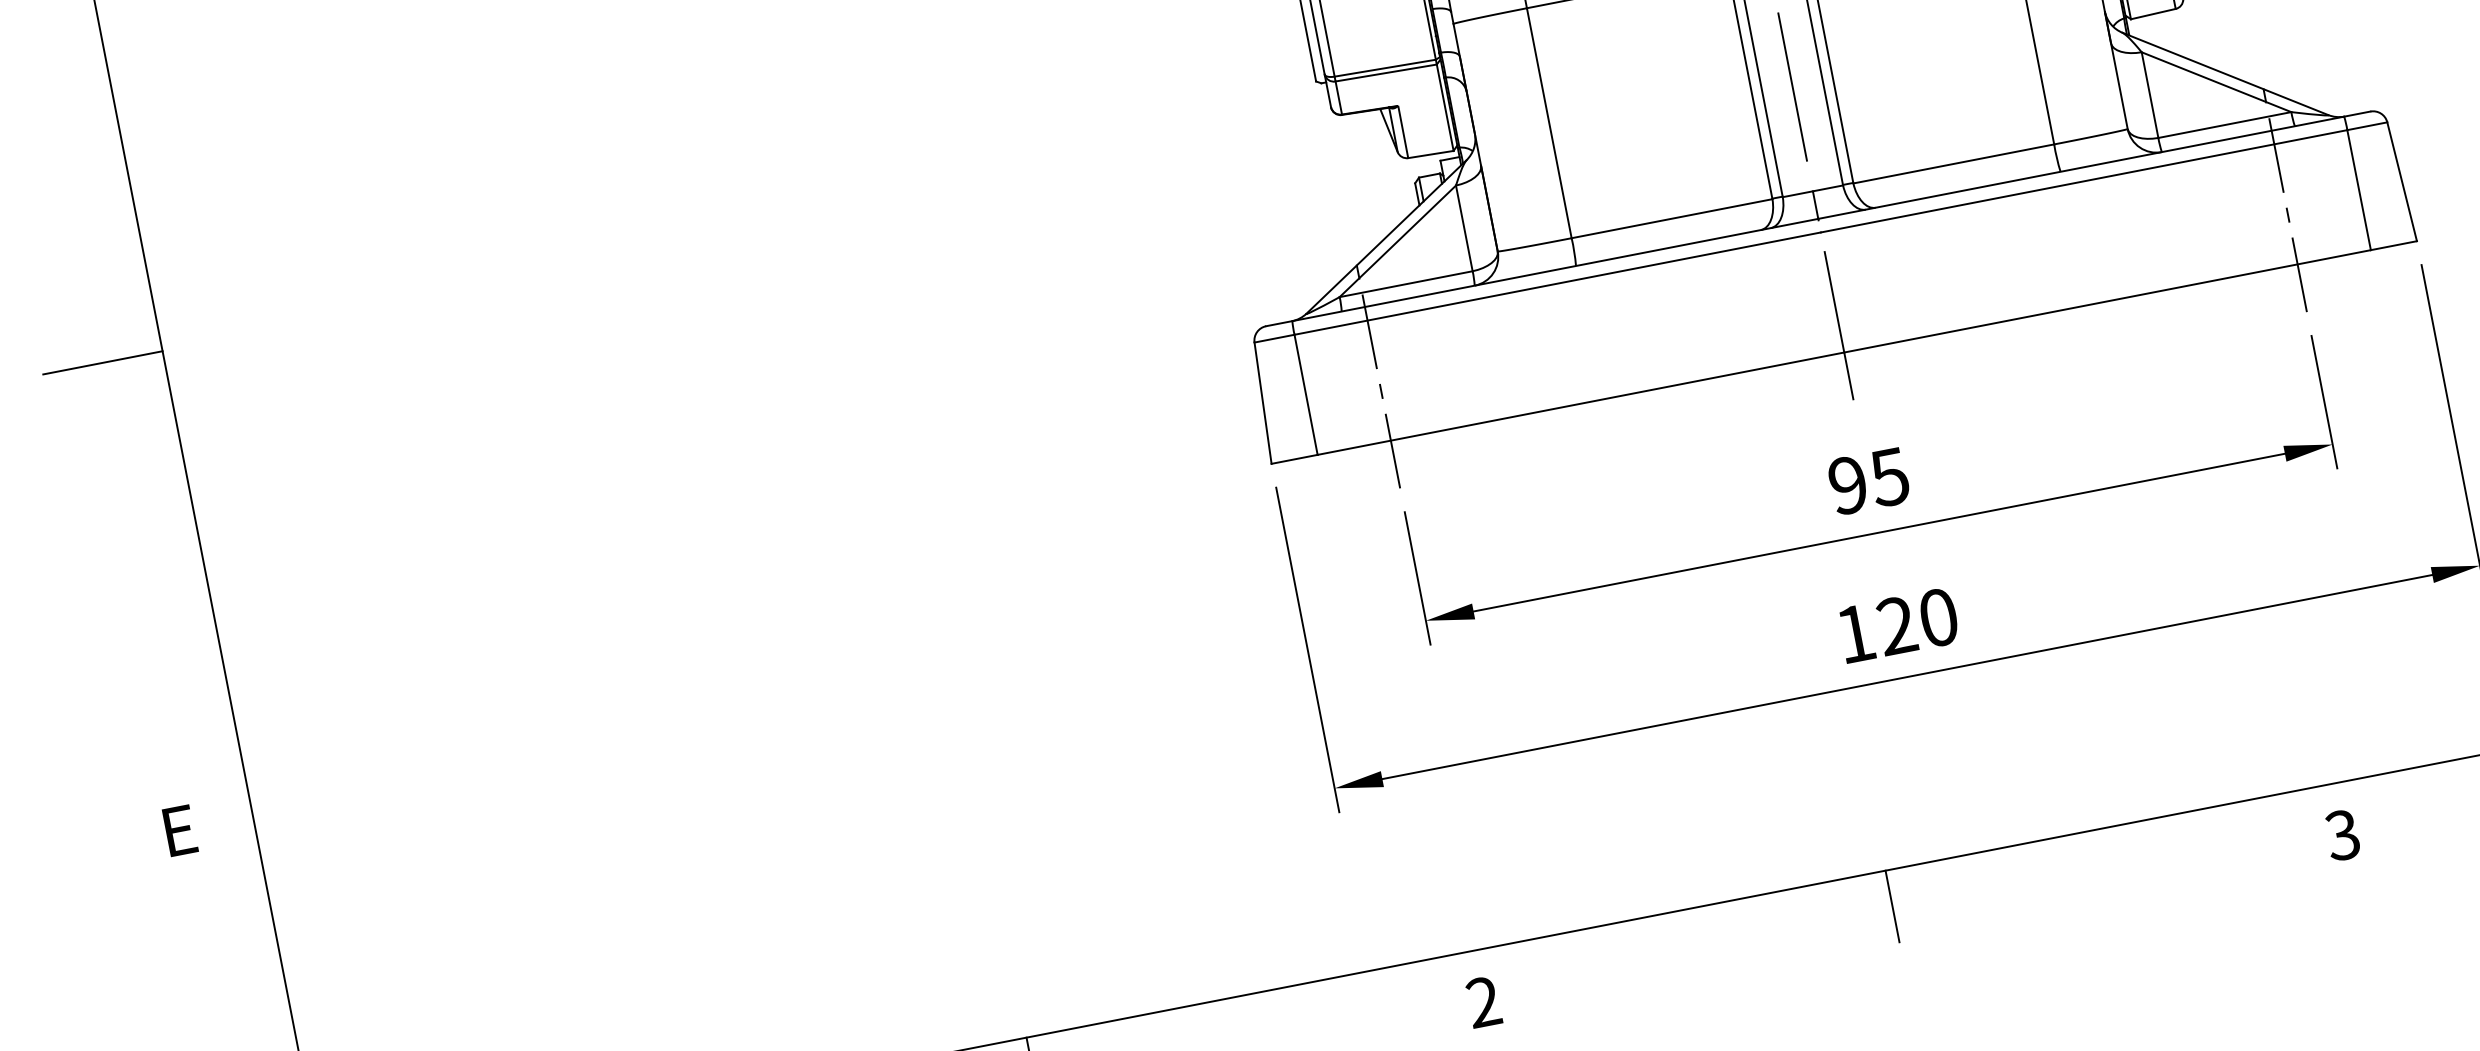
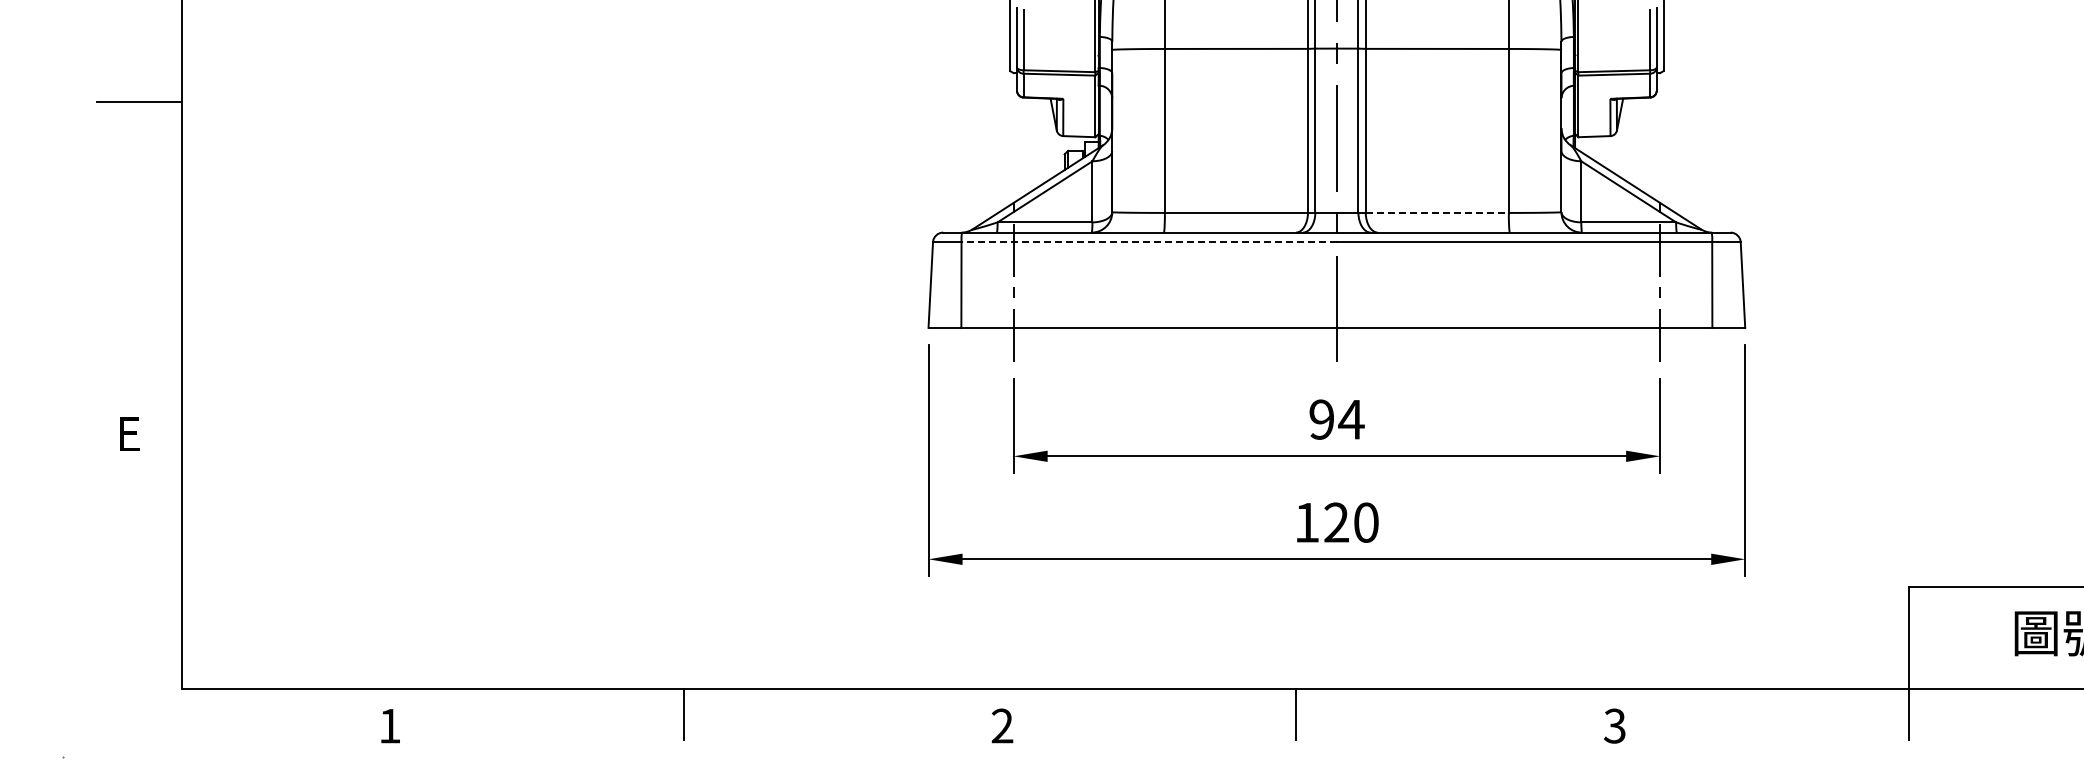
line: (1953, 163) -> (1437, 212), solid -> dashed
line: (1558, 283) -> (1149, 242), solid -> dashed
text: (1889, 477) -> (1351, 419), 95 -> 94

